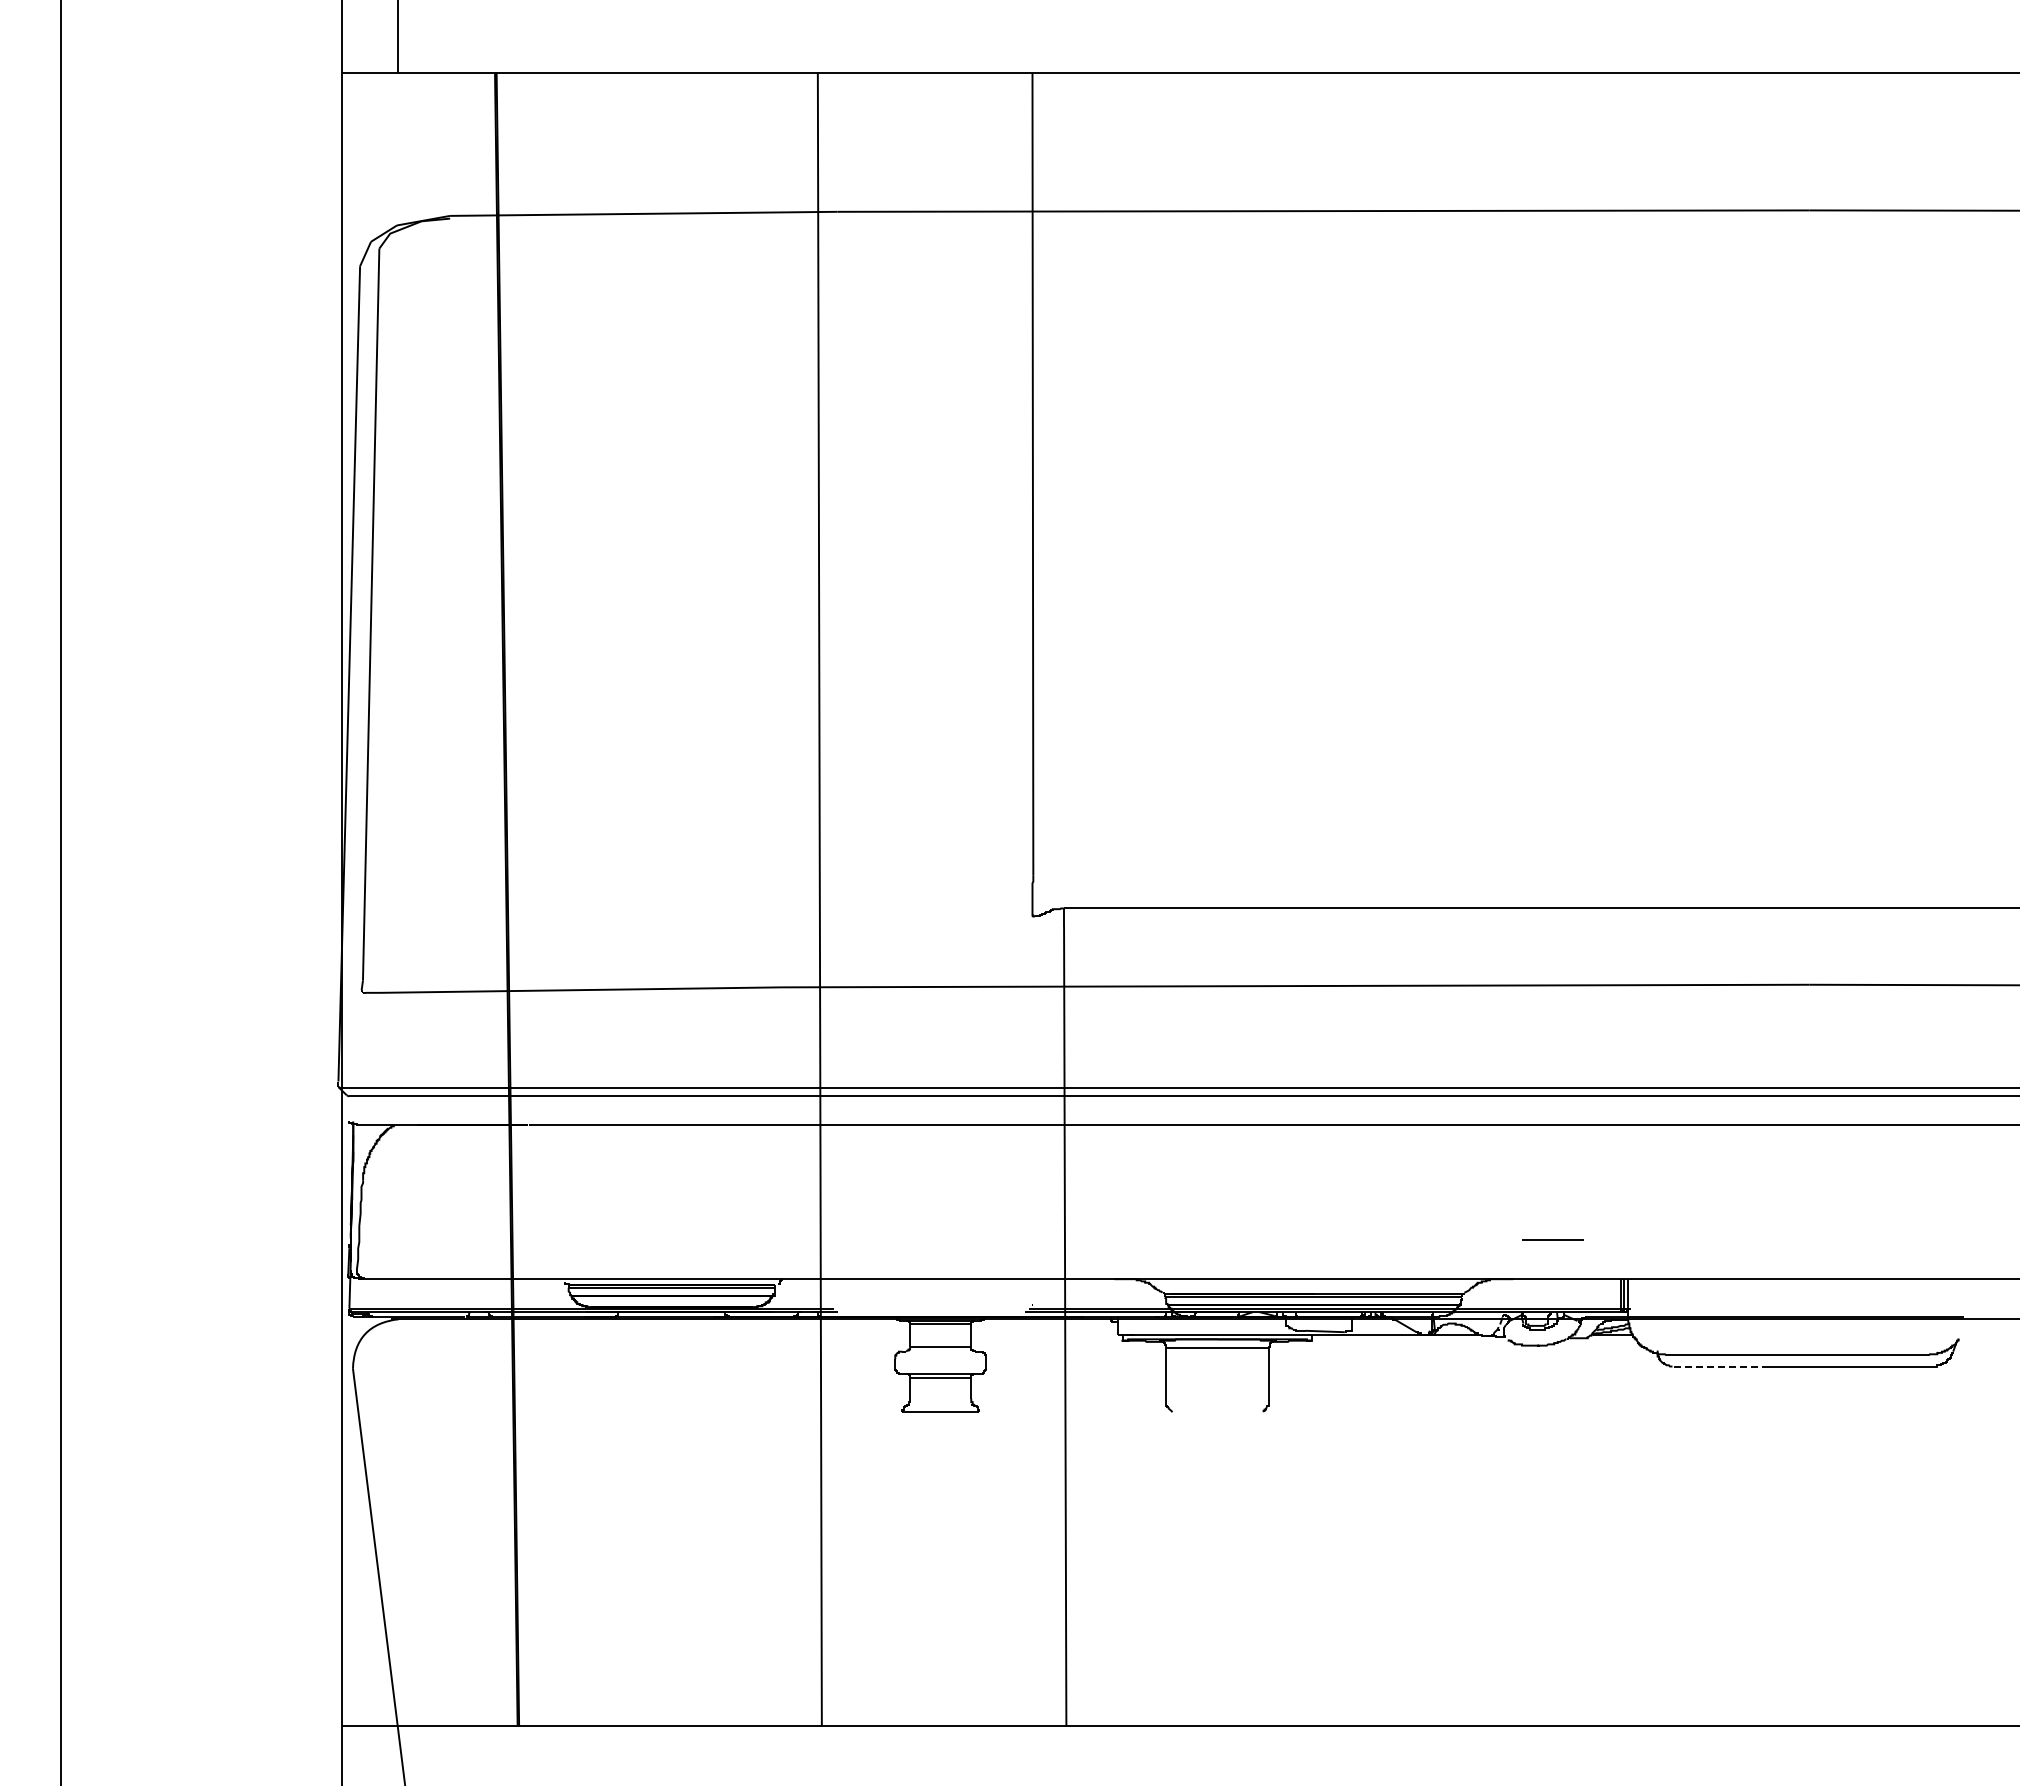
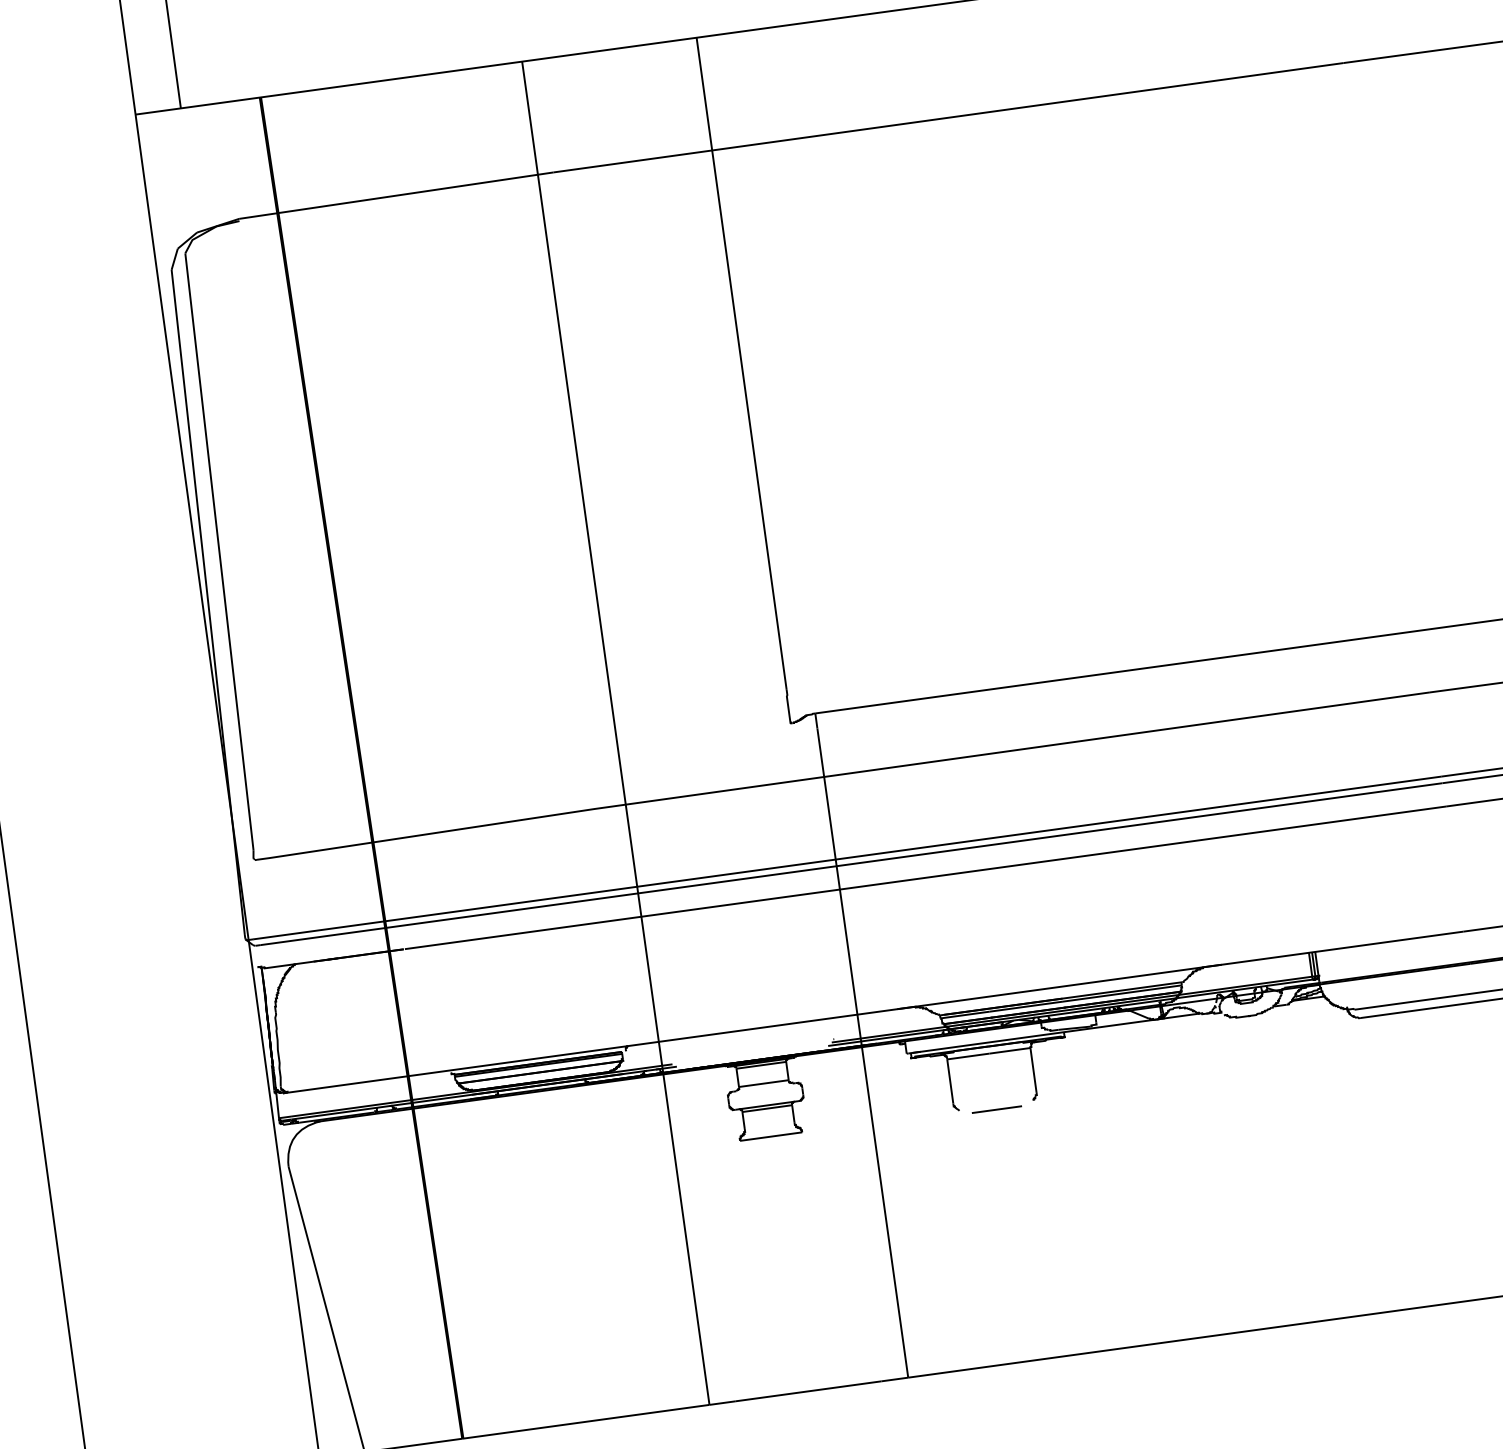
line: (1552, 1239) -> (996, 1109), moved
line: (1720, 1366) -> (1399, 1012), dashed -> solid

